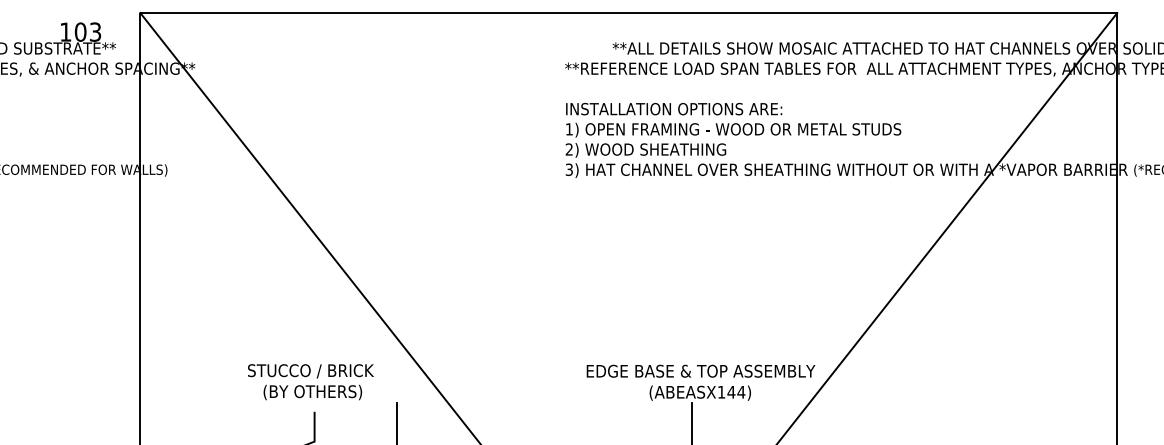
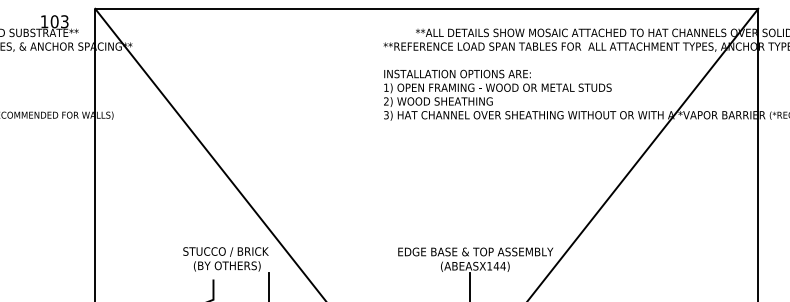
text: (310, 382) -> (225, 259), moved

